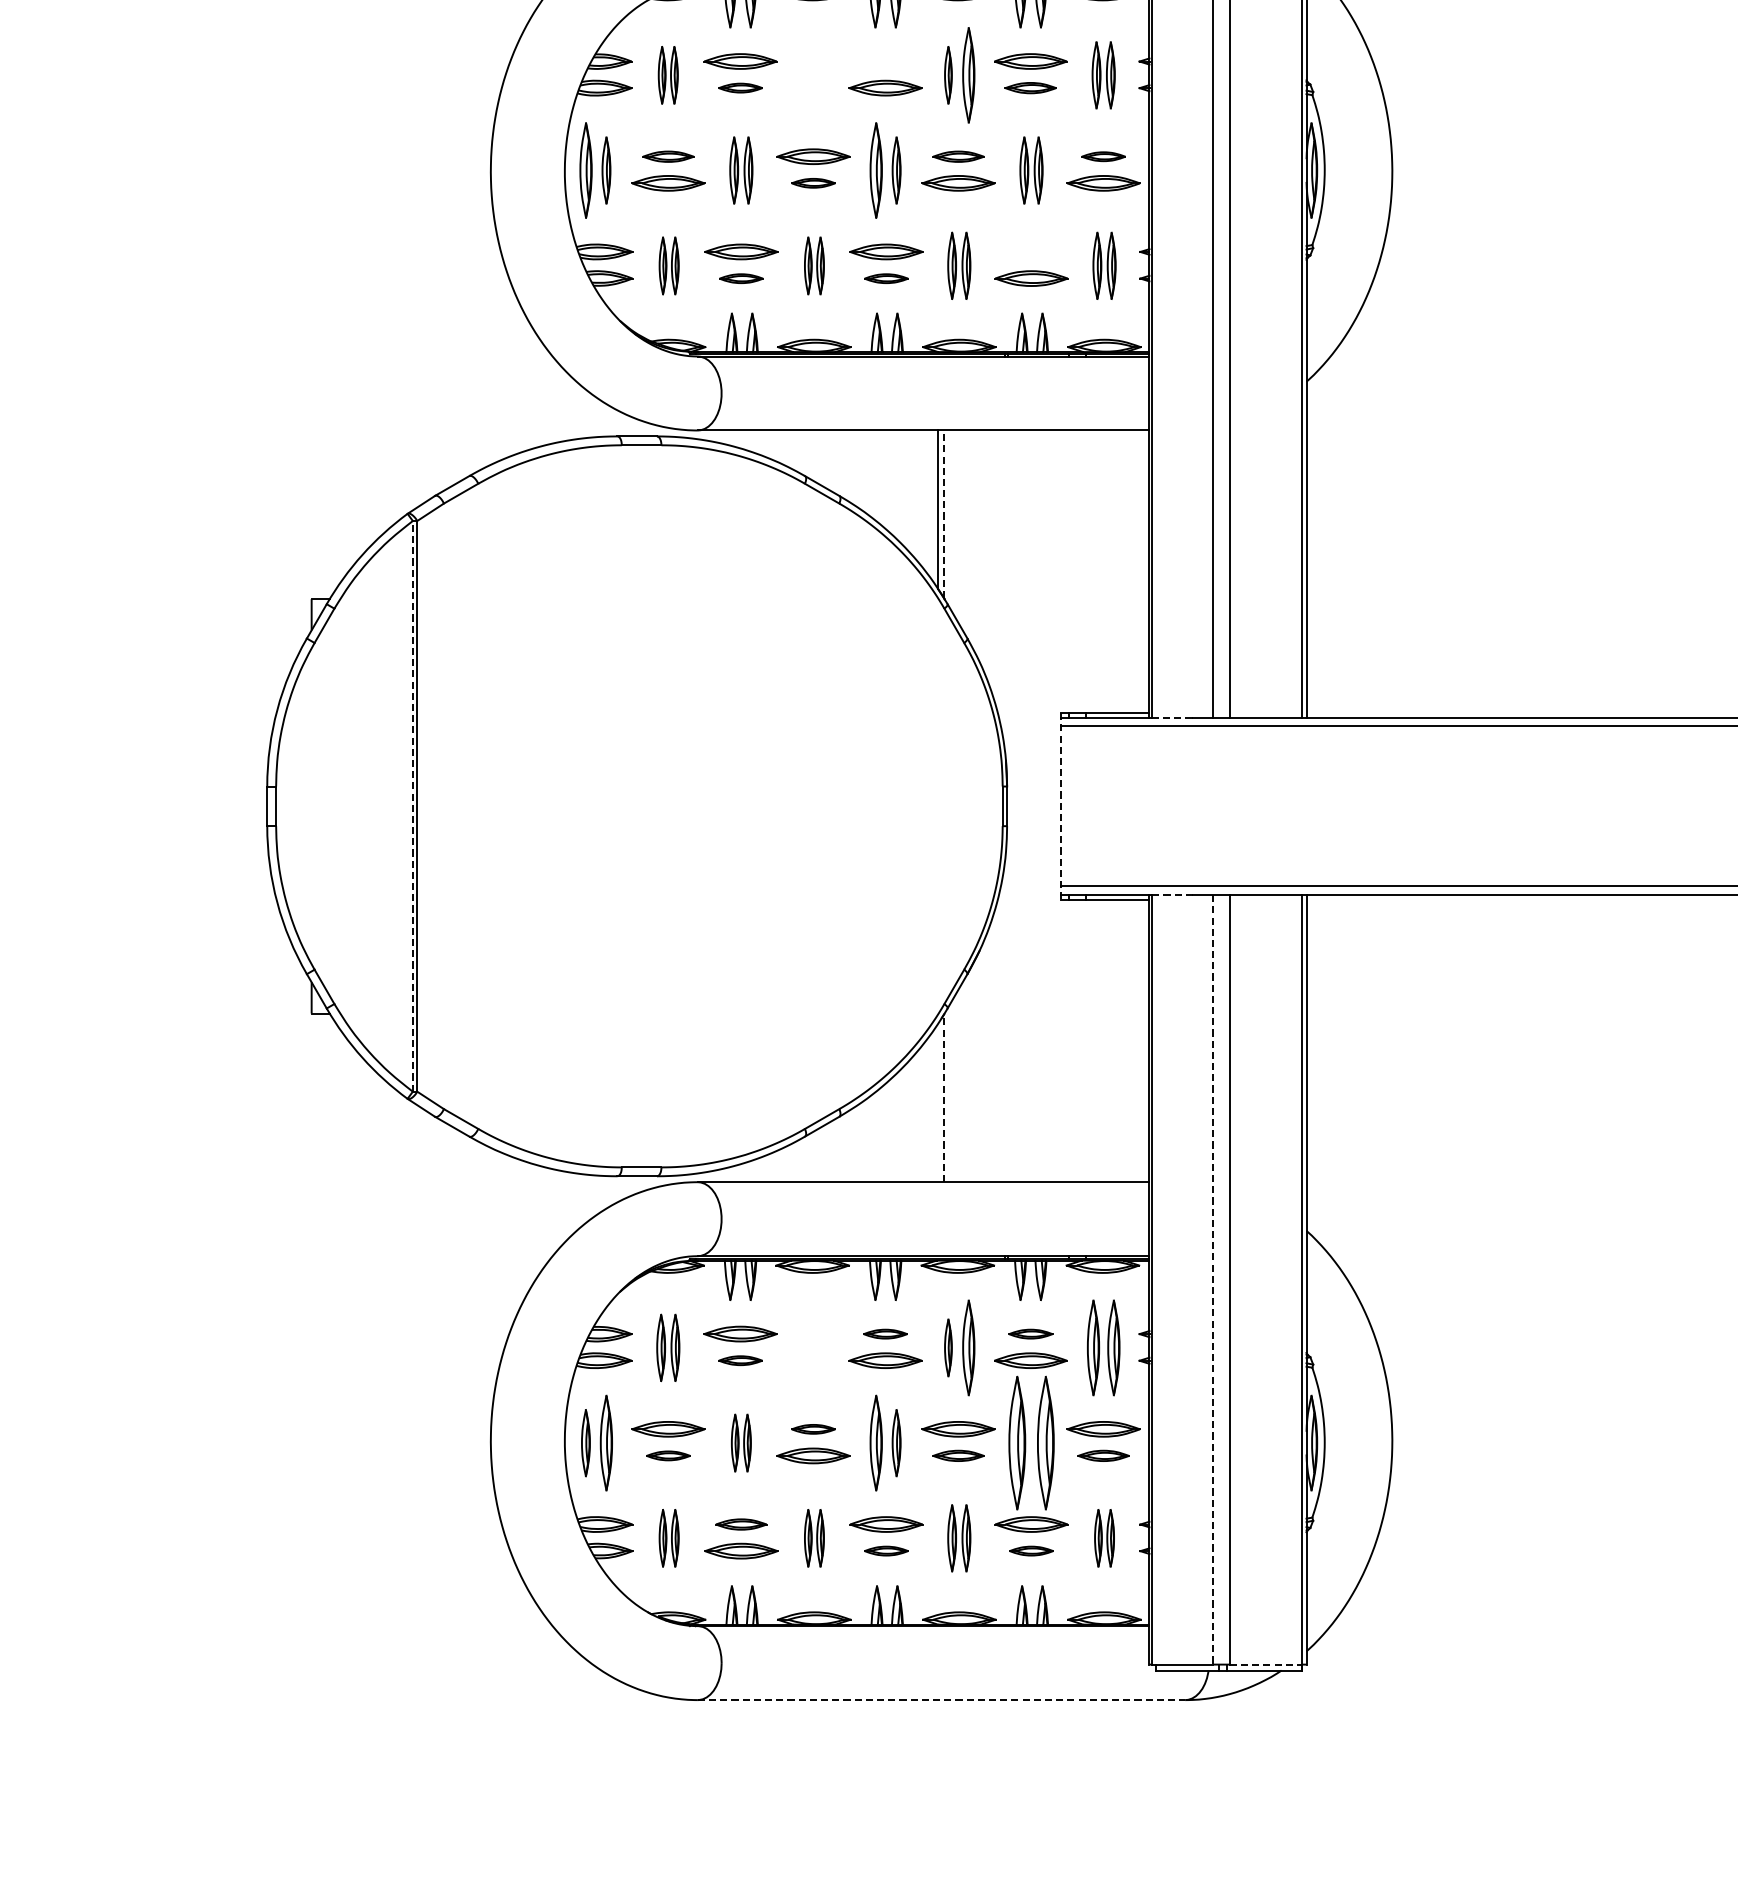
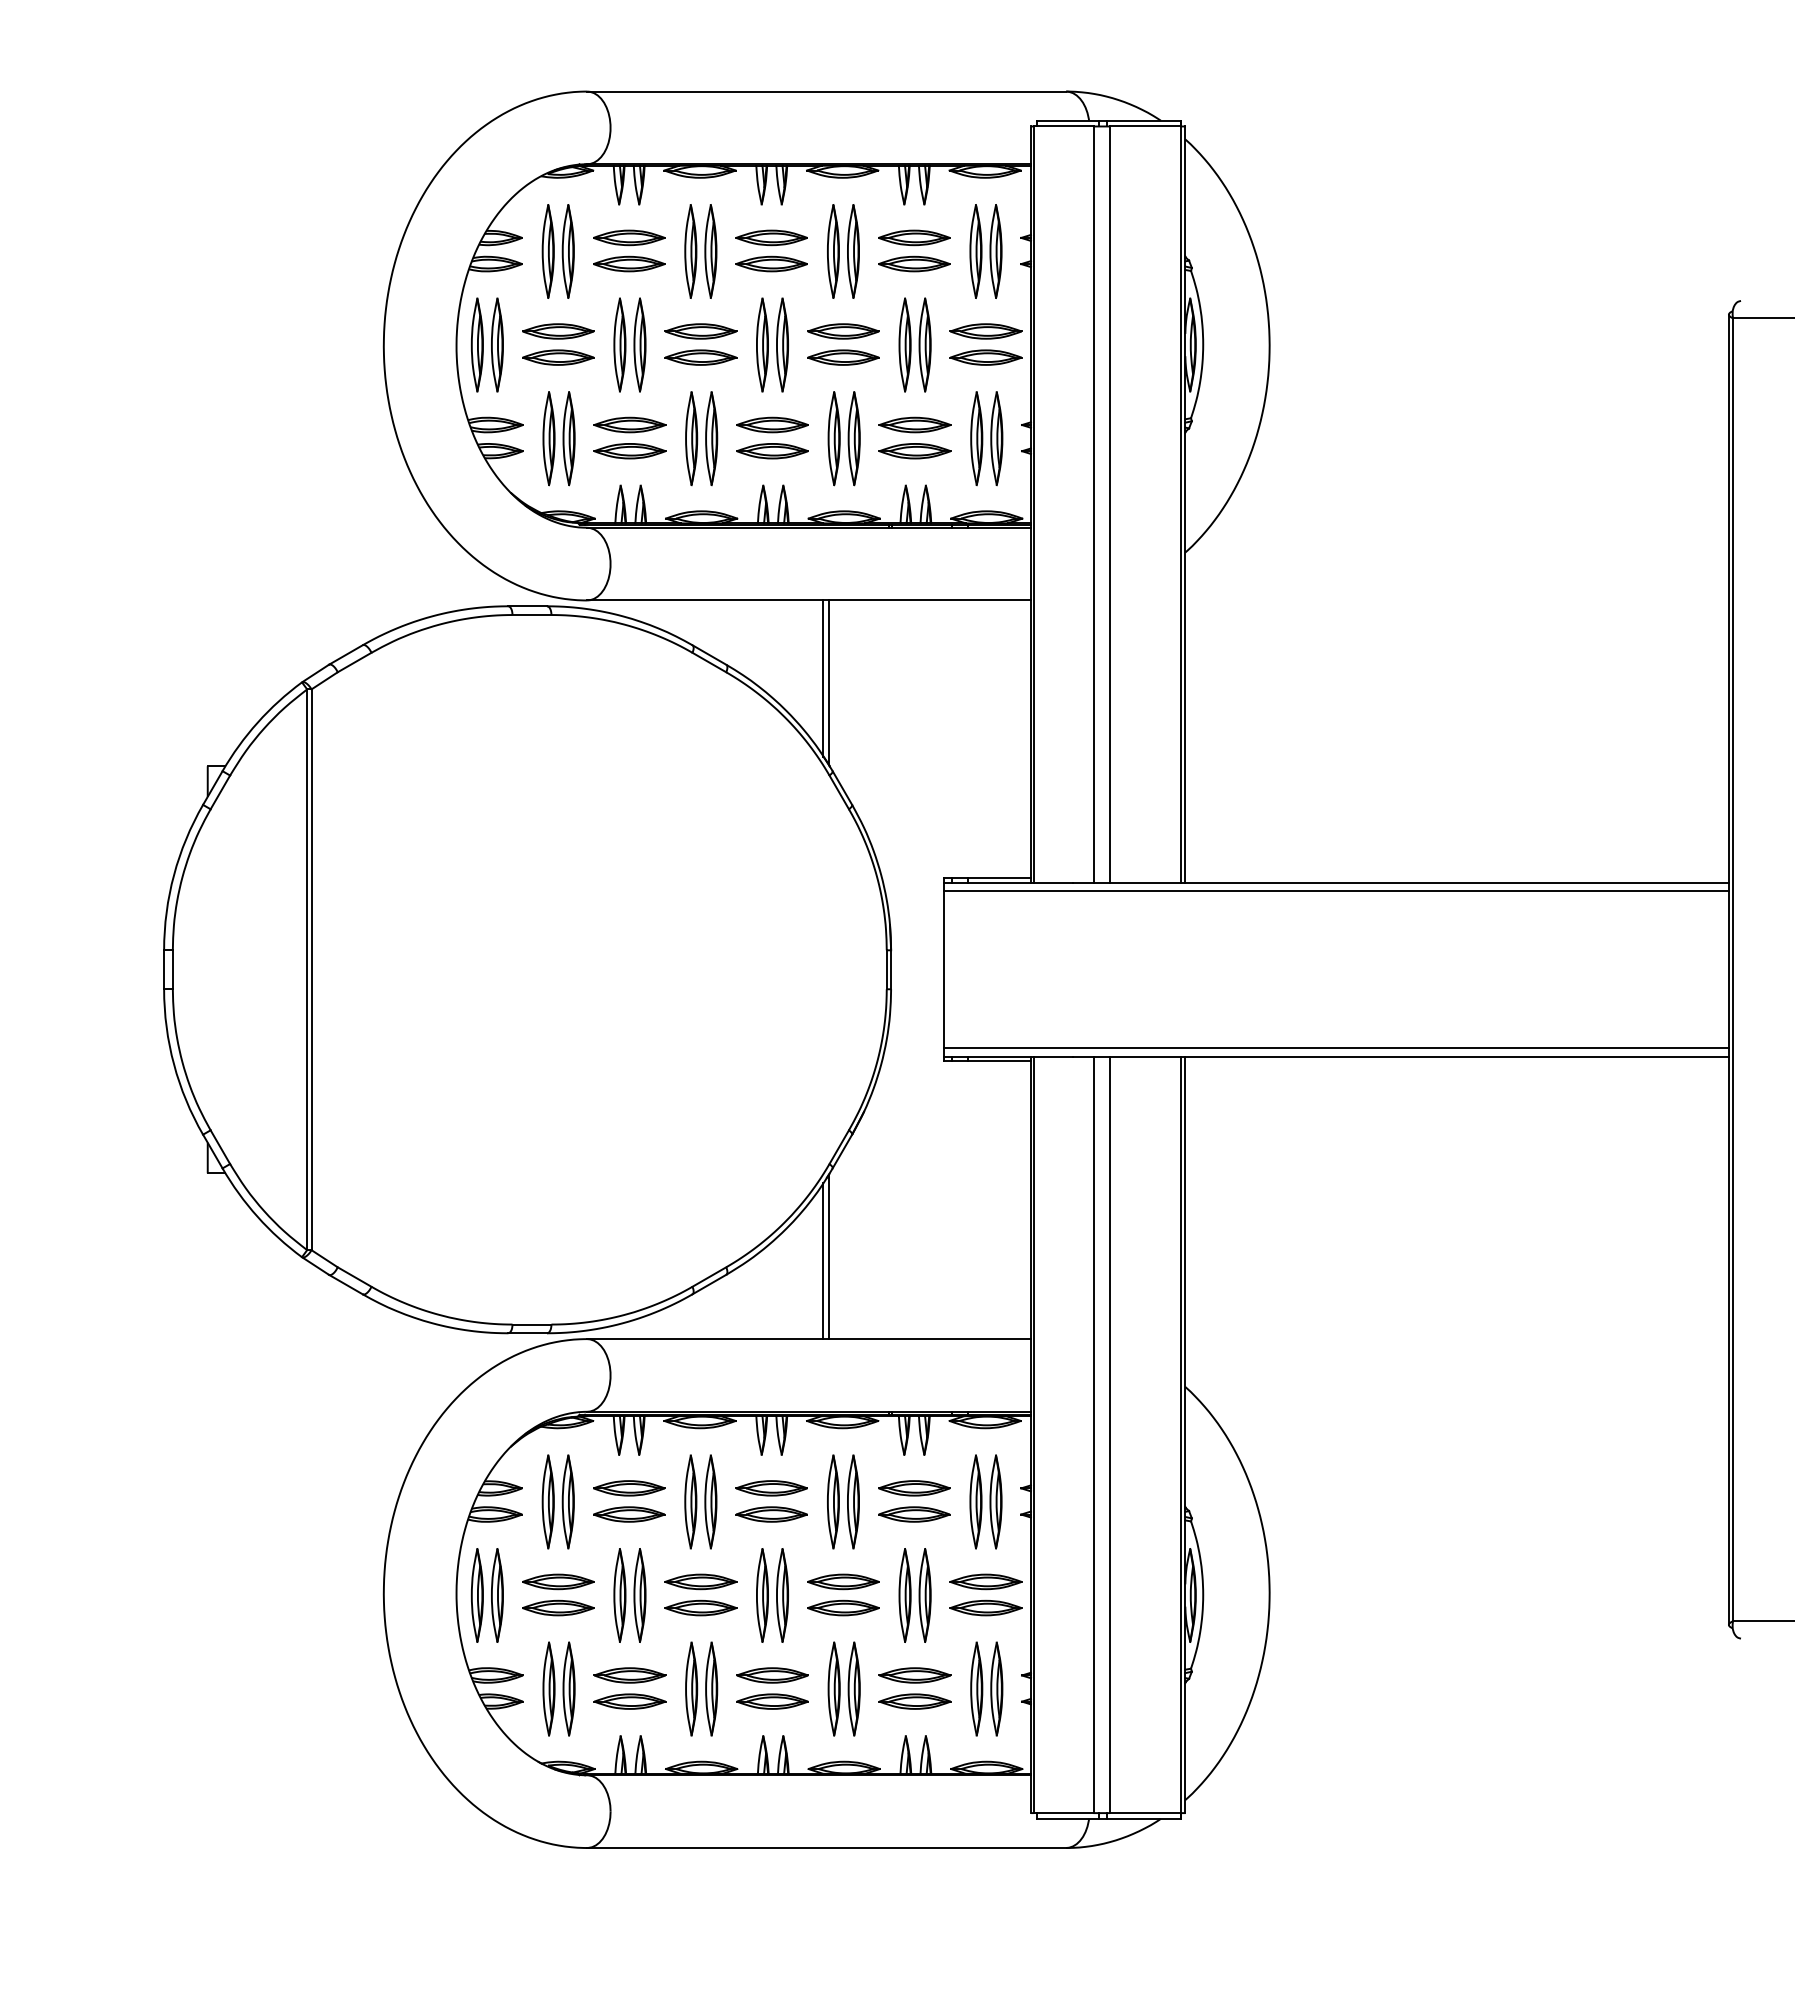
part: (885, 61) -> (771, 237), added
part: (667, 75) -> (557, 251), size x1.67
part: (813, 75) -> (700, 251), added
part: (948, 75) -> (833, 251), size x1.67
part: (1103, 75) -> (985, 251), size x1.43
part: (740, 87) -> (629, 263), size x1.67
part: (1030, 87) -> (914, 263), size x1.43
part: (668, 156) -> (558, 331), size x1.43
part: (958, 156) -> (843, 331), size x1.43
part: (1103, 156) -> (985, 331), size x1.67
part: (606, 169) -> (497, 344), size x1.43
part: (740, 169) -> (629, 344), size x1.43
part: (896, 169) -> (782, 344), size x1.43
part: (1030, 169) -> (914, 344), size x1.43
part: (813, 183) -> (700, 357), size x1.67
part: (1030, 251) -> (914, 424), added
part: (668, 265) -> (558, 438), size x1.67
part: (814, 265) -> (701, 438), size x1.67
part: (958, 265) -> (843, 438), size x1.43
part: (1104, 265) -> (986, 438), size x1.43
part: (740, 278) -> (629, 451), size x1.67
part: (886, 278) -> (772, 451), size x1.67
line: (944, 513) -> (829, 682), dashed -> solid
line: (1172, 717) -> (1053, 882), dashed -> solid
line: (413, 806) -> (307, 969), dashed -> solid
line: (1060, 806) -> (943, 969), dashed -> solid
line: (1172, 895) -> (1053, 1057), dashed -> solid
line: (944, 1098) -> (829, 1256), dashed -> solid
line: (938, 1103) -> (823, 1261), added
line: (1213, 1280) -> (1093, 1435), dashed -> solid
part: (885, 1334) -> (771, 1488), size x1.67
part: (1030, 1334) -> (914, 1488), size x1.67
part: (667, 1347) -> (557, 1501), size x1.43
part: (813, 1347) -> (700, 1501), added
part: (948, 1347) -> (833, 1501), size x1.67
part: (740, 1360) -> (629, 1514), size x1.67
part: (813, 1428) -> (700, 1581), size x1.67
part: (585, 1443) -> (476, 1595), size x1.43
part: (740, 1443) -> (629, 1595), size x1.67
part: (896, 1443) -> (782, 1595), size x1.43
part: (1030, 1443) -> (914, 1595), size x0.71
part: (668, 1455) -> (558, 1607), size x1.67
part: (958, 1455) -> (843, 1607), size x1.43
part: (1103, 1455) -> (985, 1607), size x1.43
part: (740, 1524) -> (629, 1675), size x1.43
part: (668, 1537) -> (558, 1688), size x1.67
part: (814, 1537) -> (701, 1688), size x1.67
part: (958, 1537) -> (843, 1688), size x1.43
part: (1104, 1537) -> (986, 1688), size x1.67
part: (886, 1551) -> (772, 1701), size x1.67
part: (1030, 1551) -> (914, 1701), size x1.67
line: (1266, 1664) -> (1145, 1813), dashed -> solid
line: (942, 1700) -> (827, 1848), dashed -> solid

